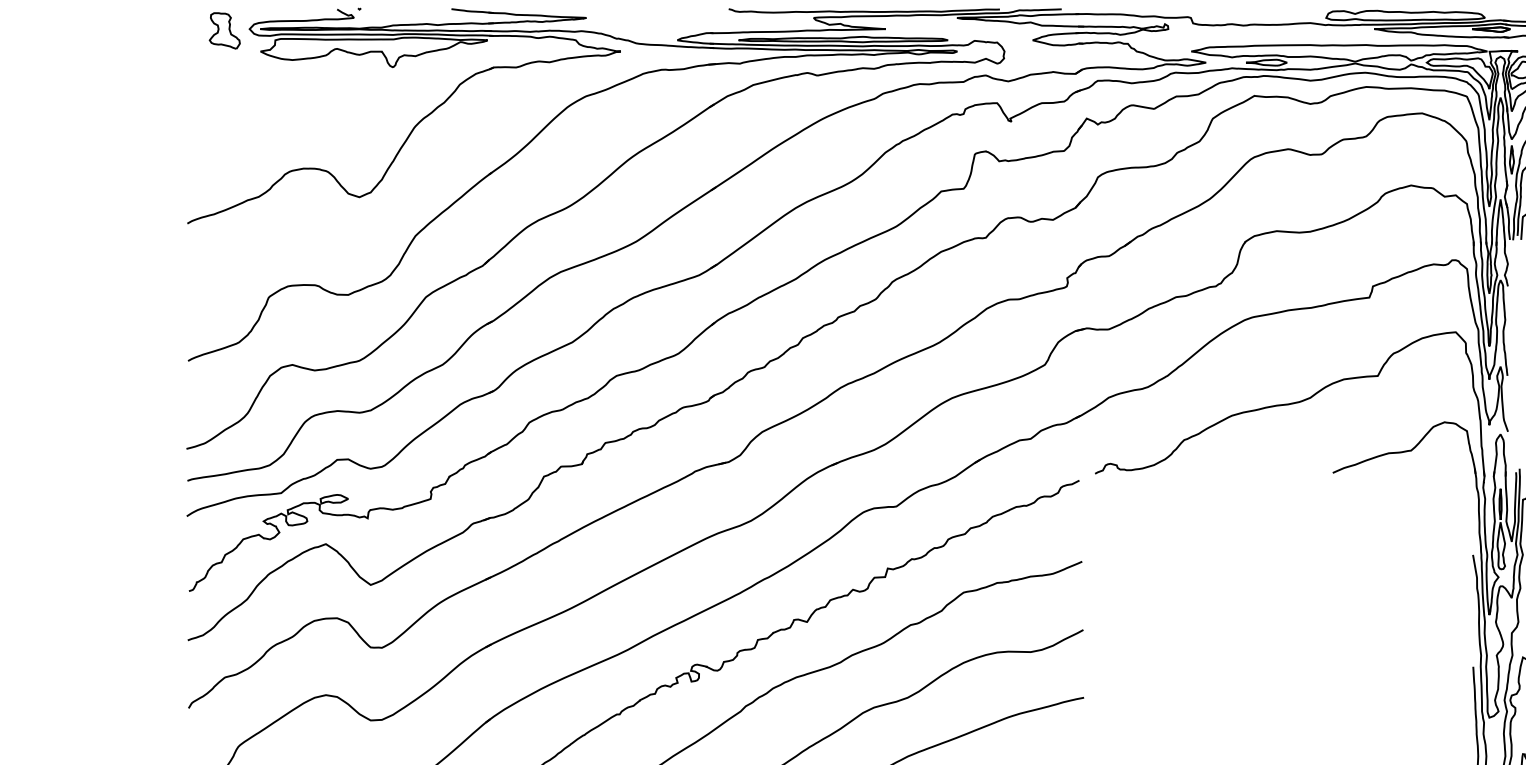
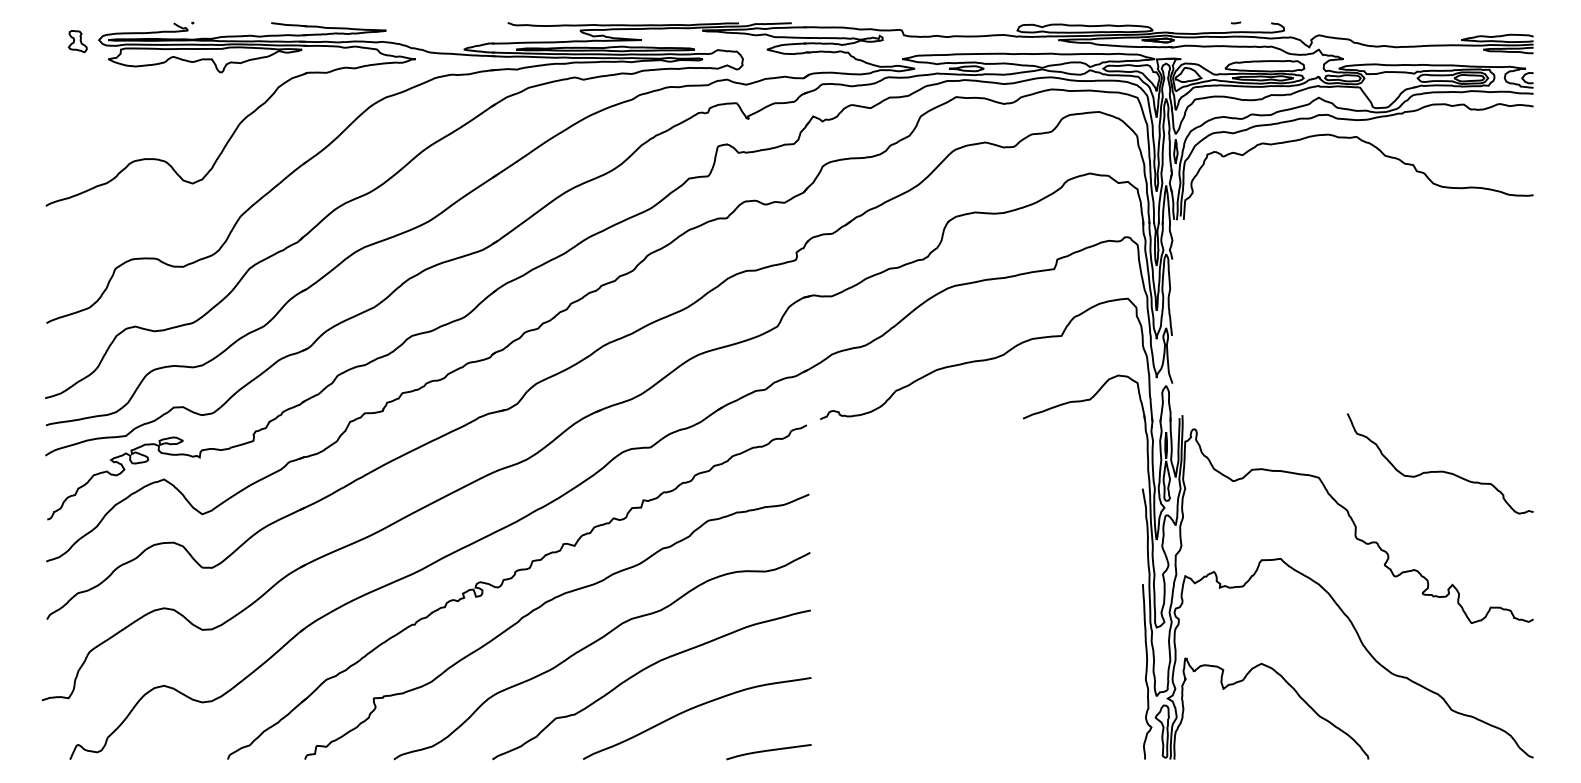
part: (224, 30) -> (77, 41), size x0.7

